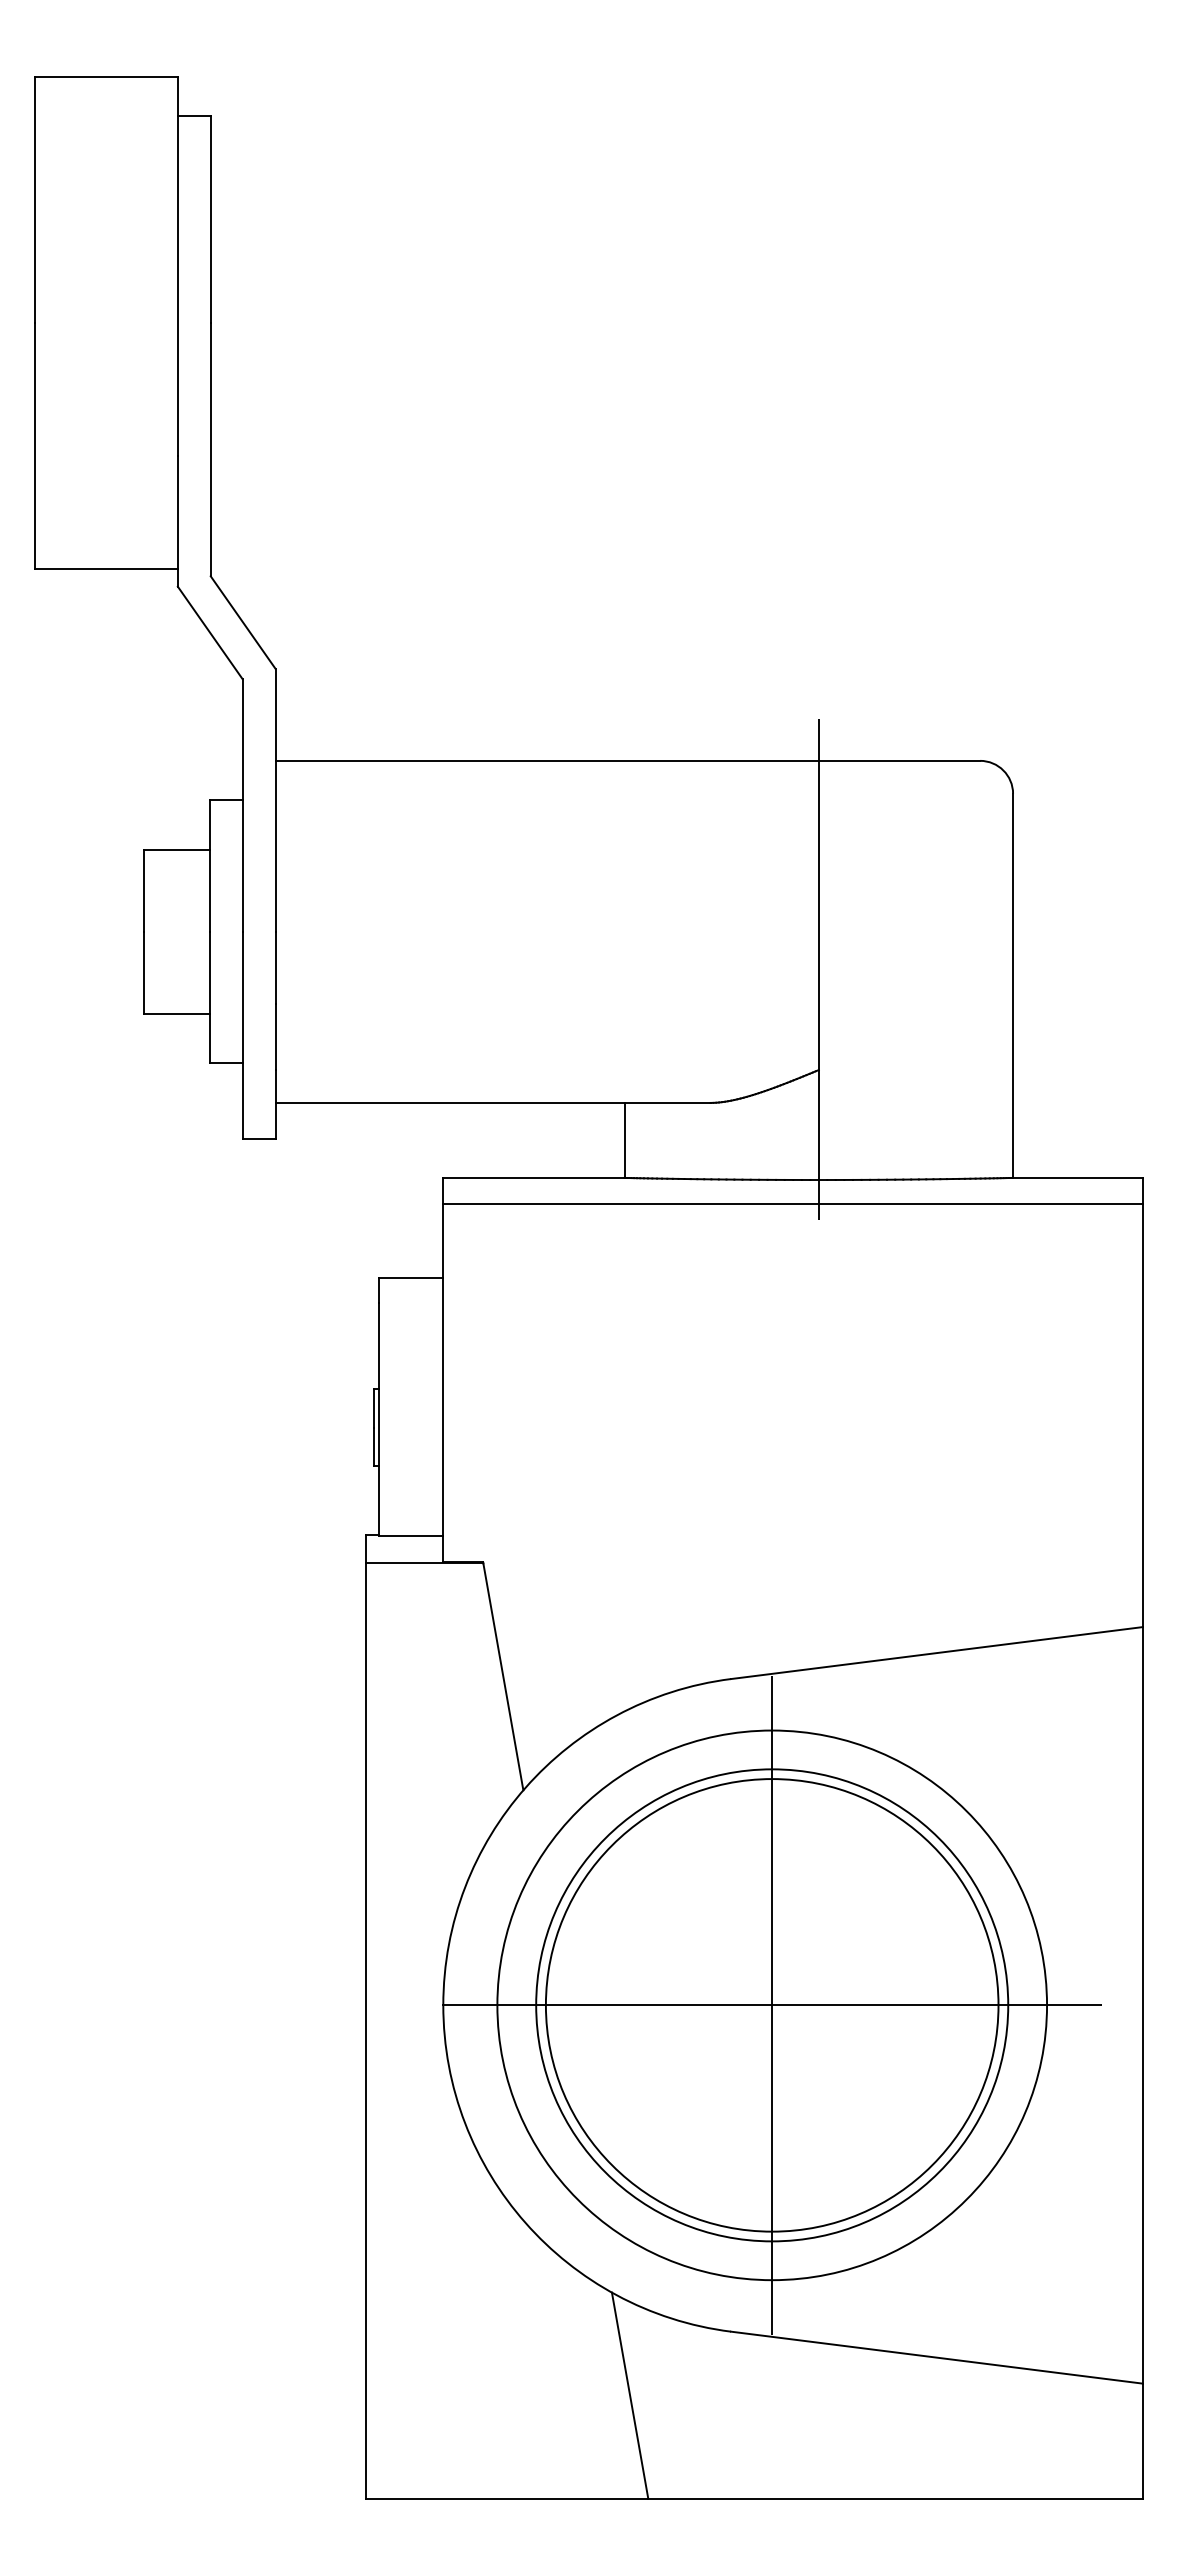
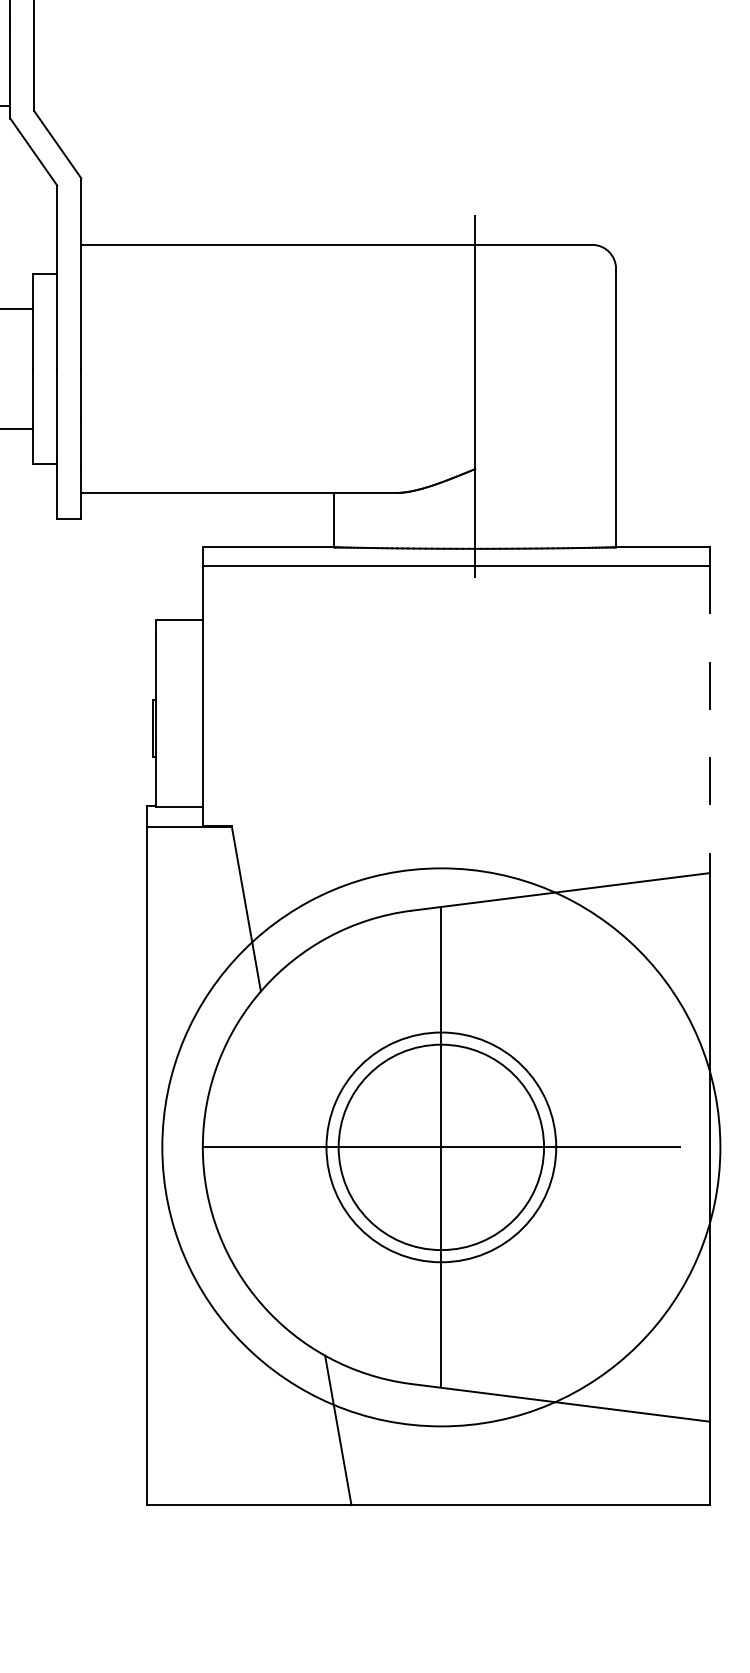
line: (1142, 1416) -> (709, 720), solid -> dashed
circle: (771, 2005) -> (440, 1147), size x0.7
circle: (772, 2005) -> (441, 1147), size x0.6
circle: (772, 2005) -> (441, 1147), size x1.4

